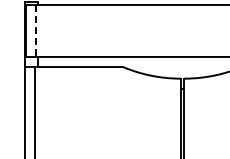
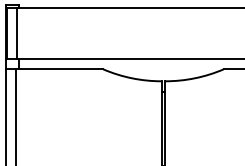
line: (36, 30) -> (17, 33), dashed -> solid

